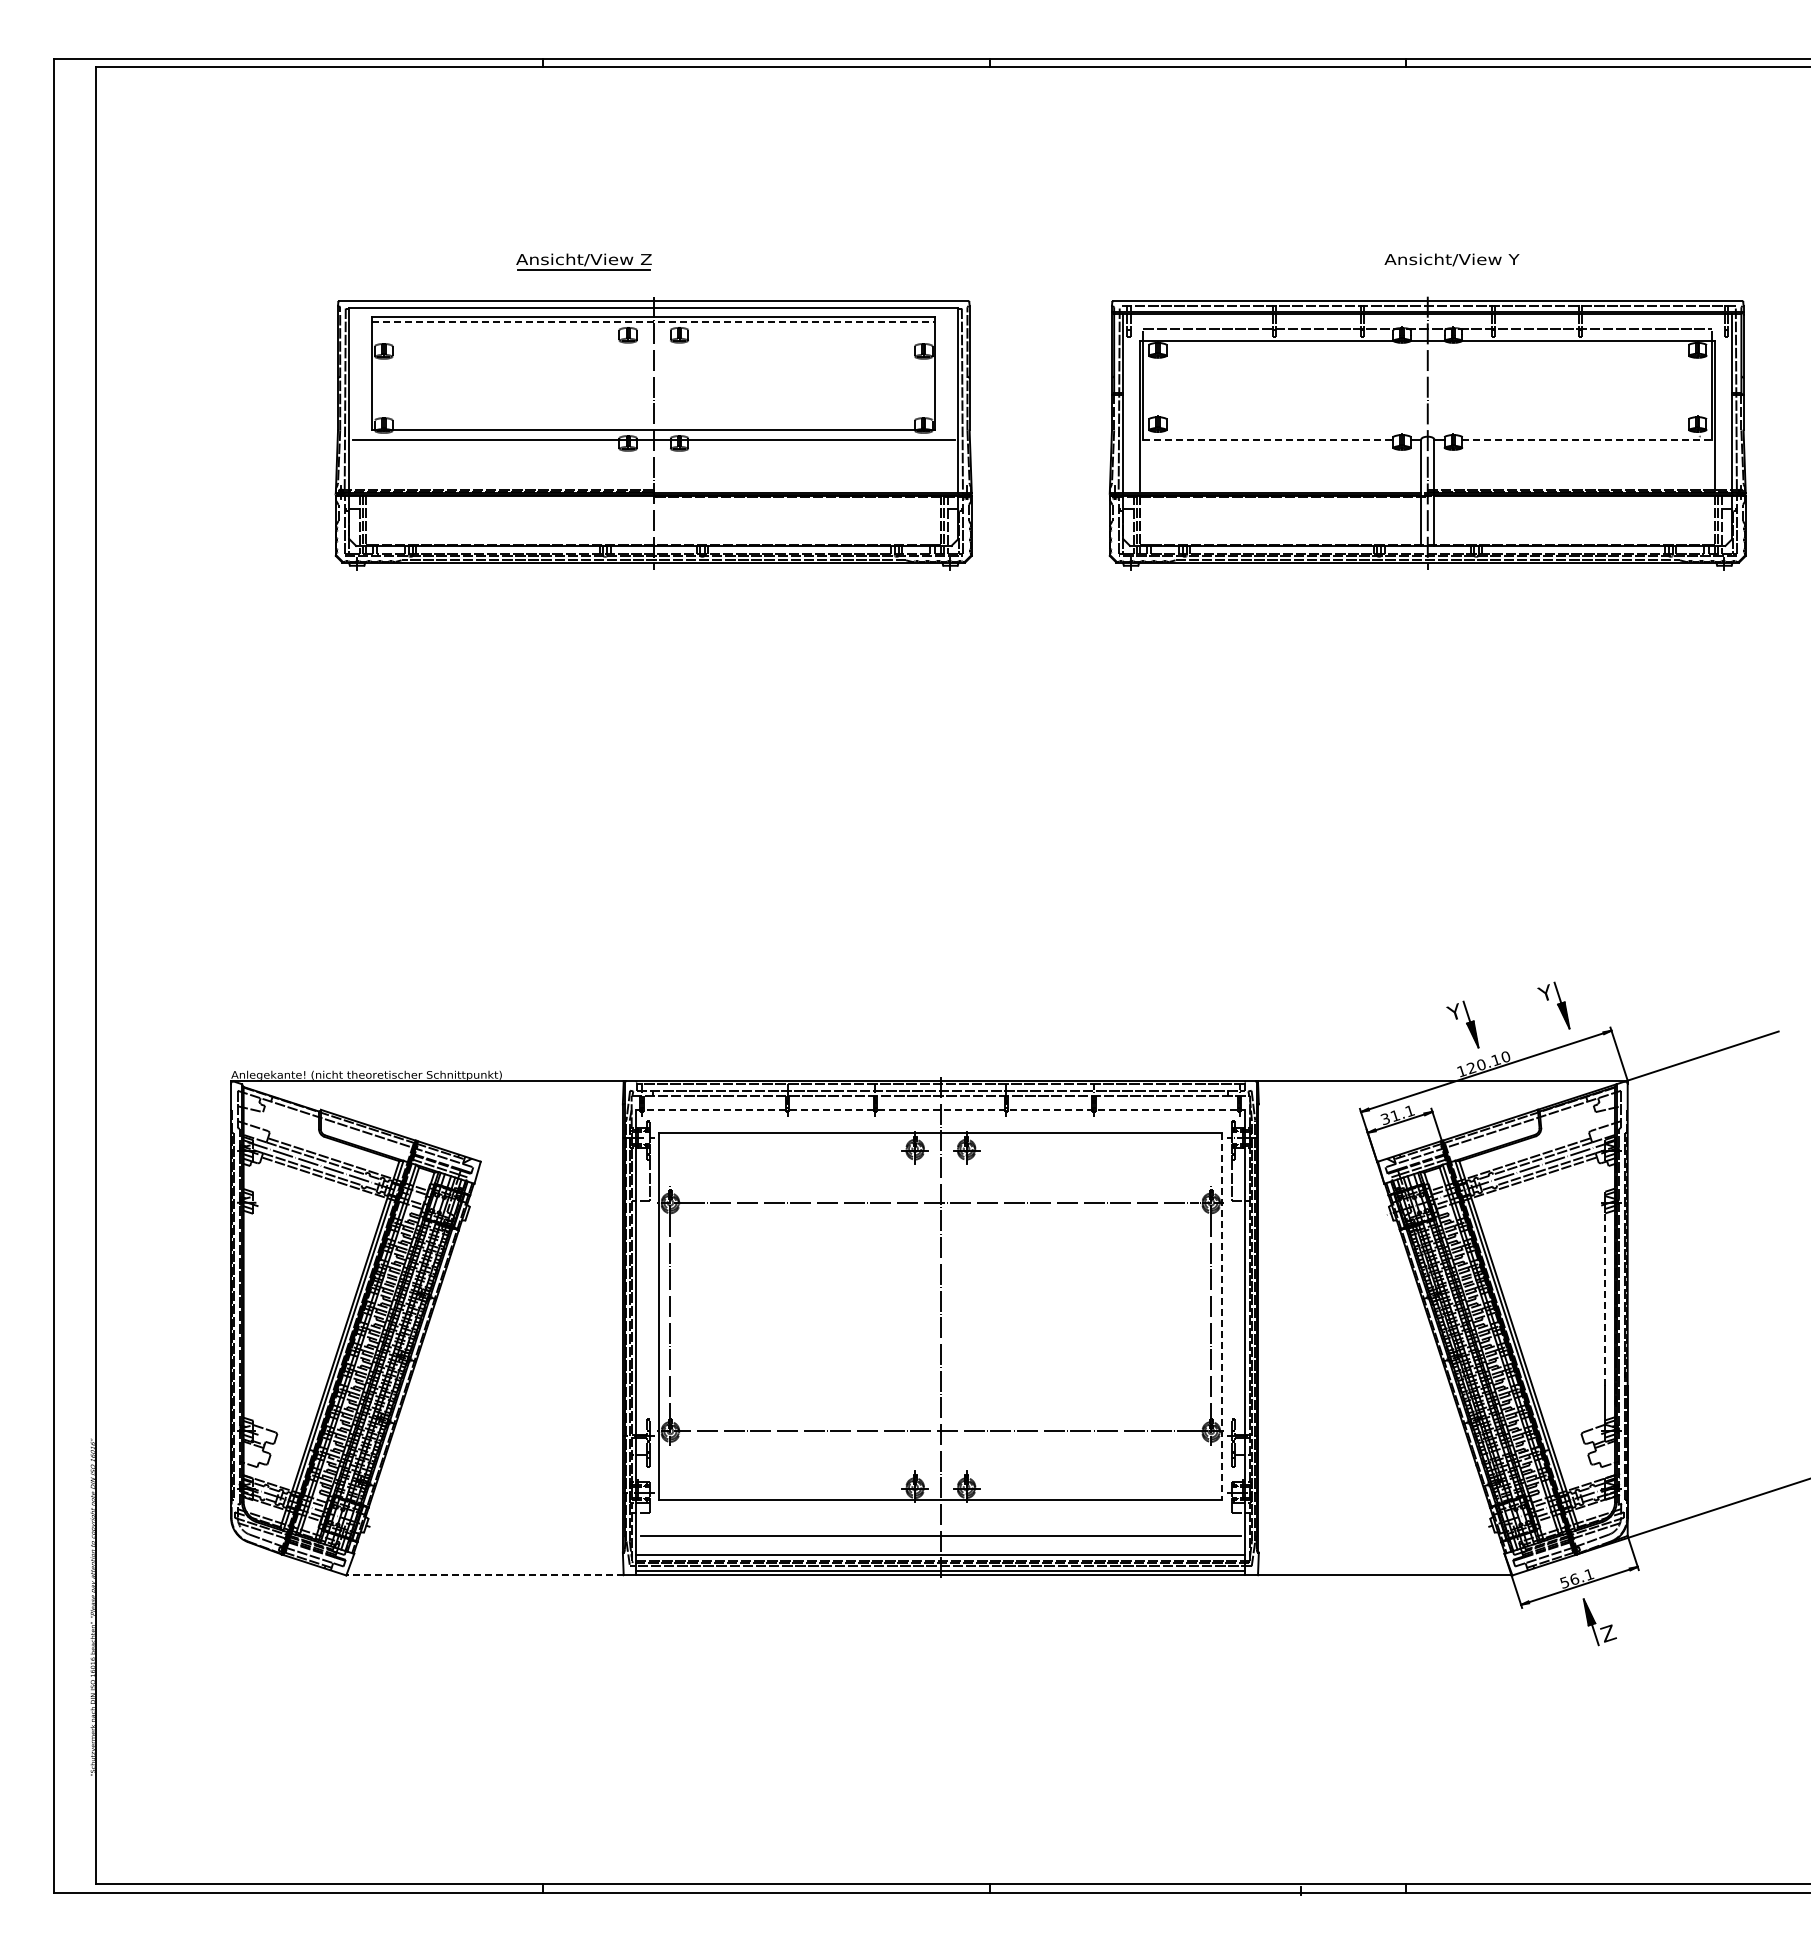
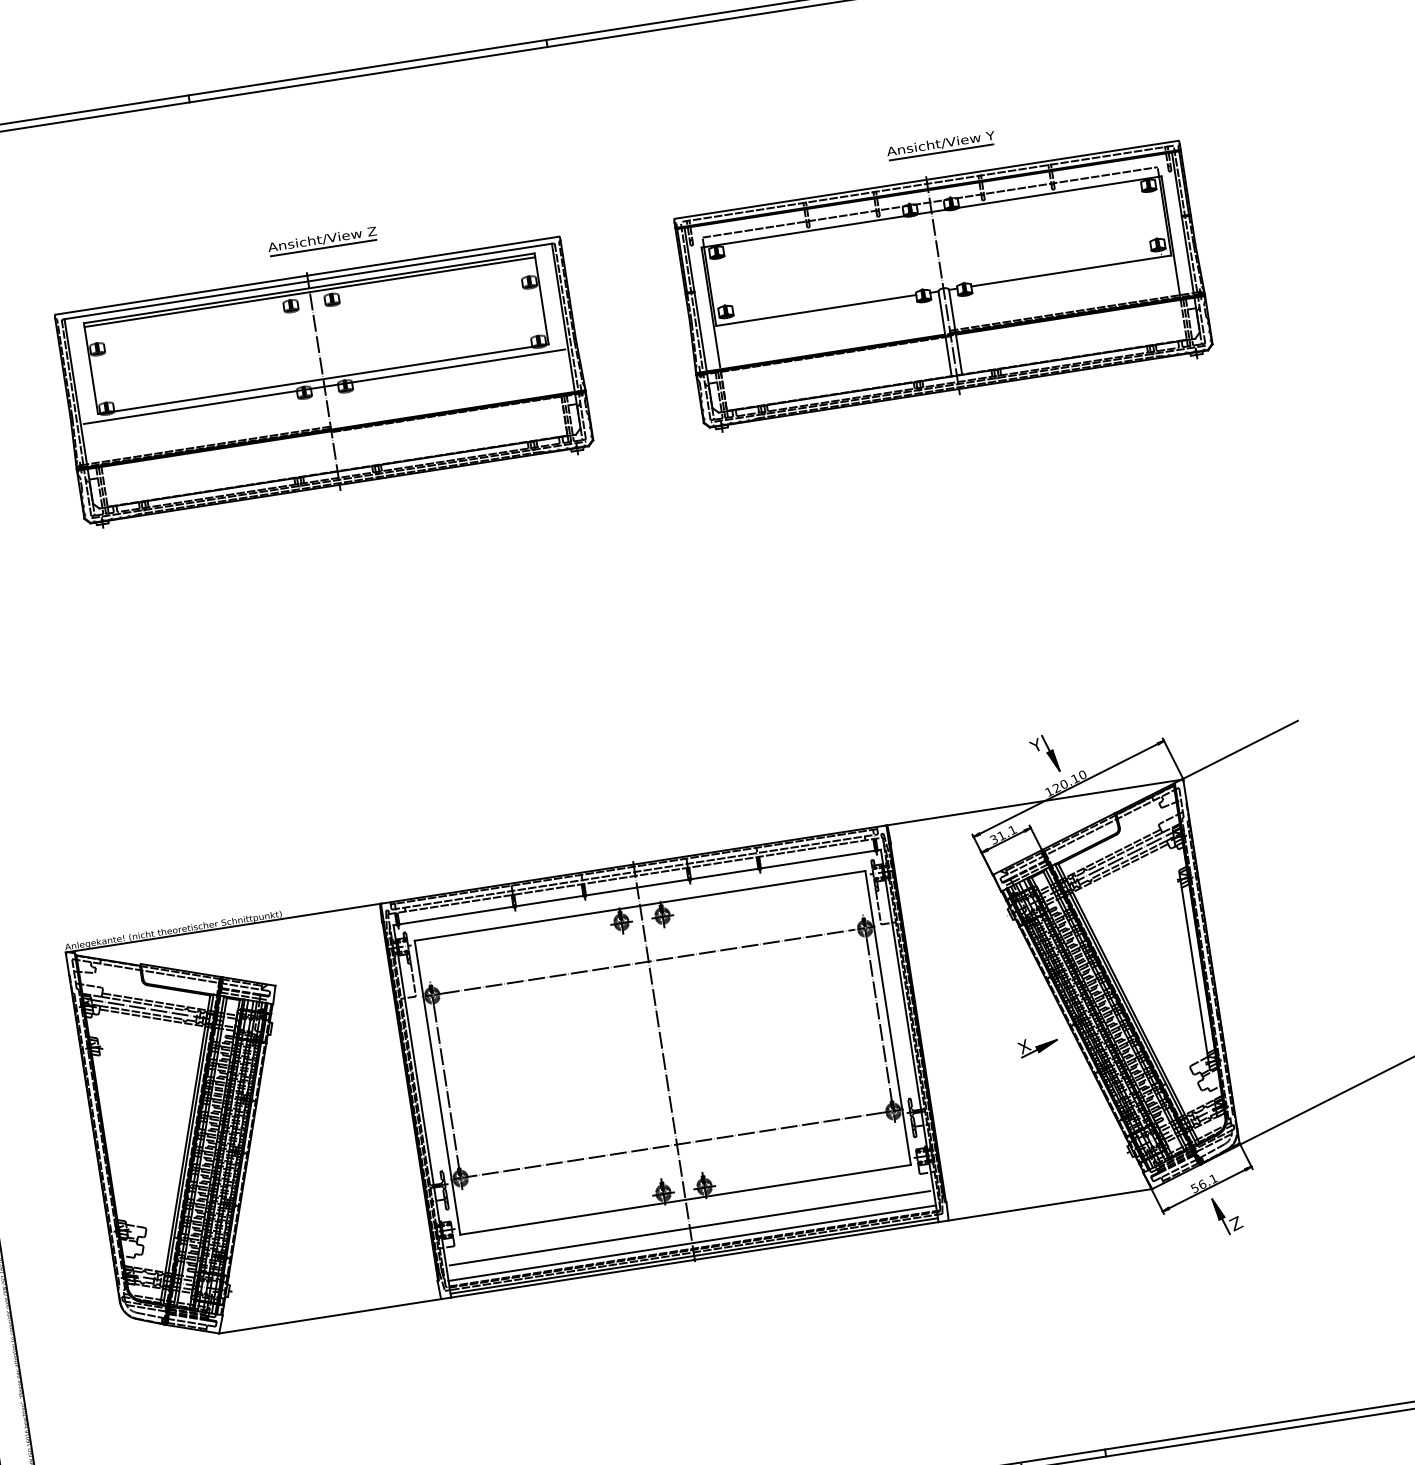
part: (583, 261) -> (322, 240), moved
line: (1450, 270) -> (941, 152), added
line: (653, 321) -> (309, 292), dashed -> solid
line: (1268, 439) -> (816, 310), dashed -> solid
line: (1587, 439) -> (1071, 270), dashed -> solid
part: (1553, 1005) -> (1114, 727), removed
line: (940, 1110) -> (636, 887), dashed -> solid
line: (1605, 1298) -> (1192, 955), dashed -> solid
line: (1222, 1316) -> (888, 1017), dashed -> solid
part: (1400, 1379) -> (1038, 1046), added
line: (485, 1575) -> (330, 1316), dashed -> solid

